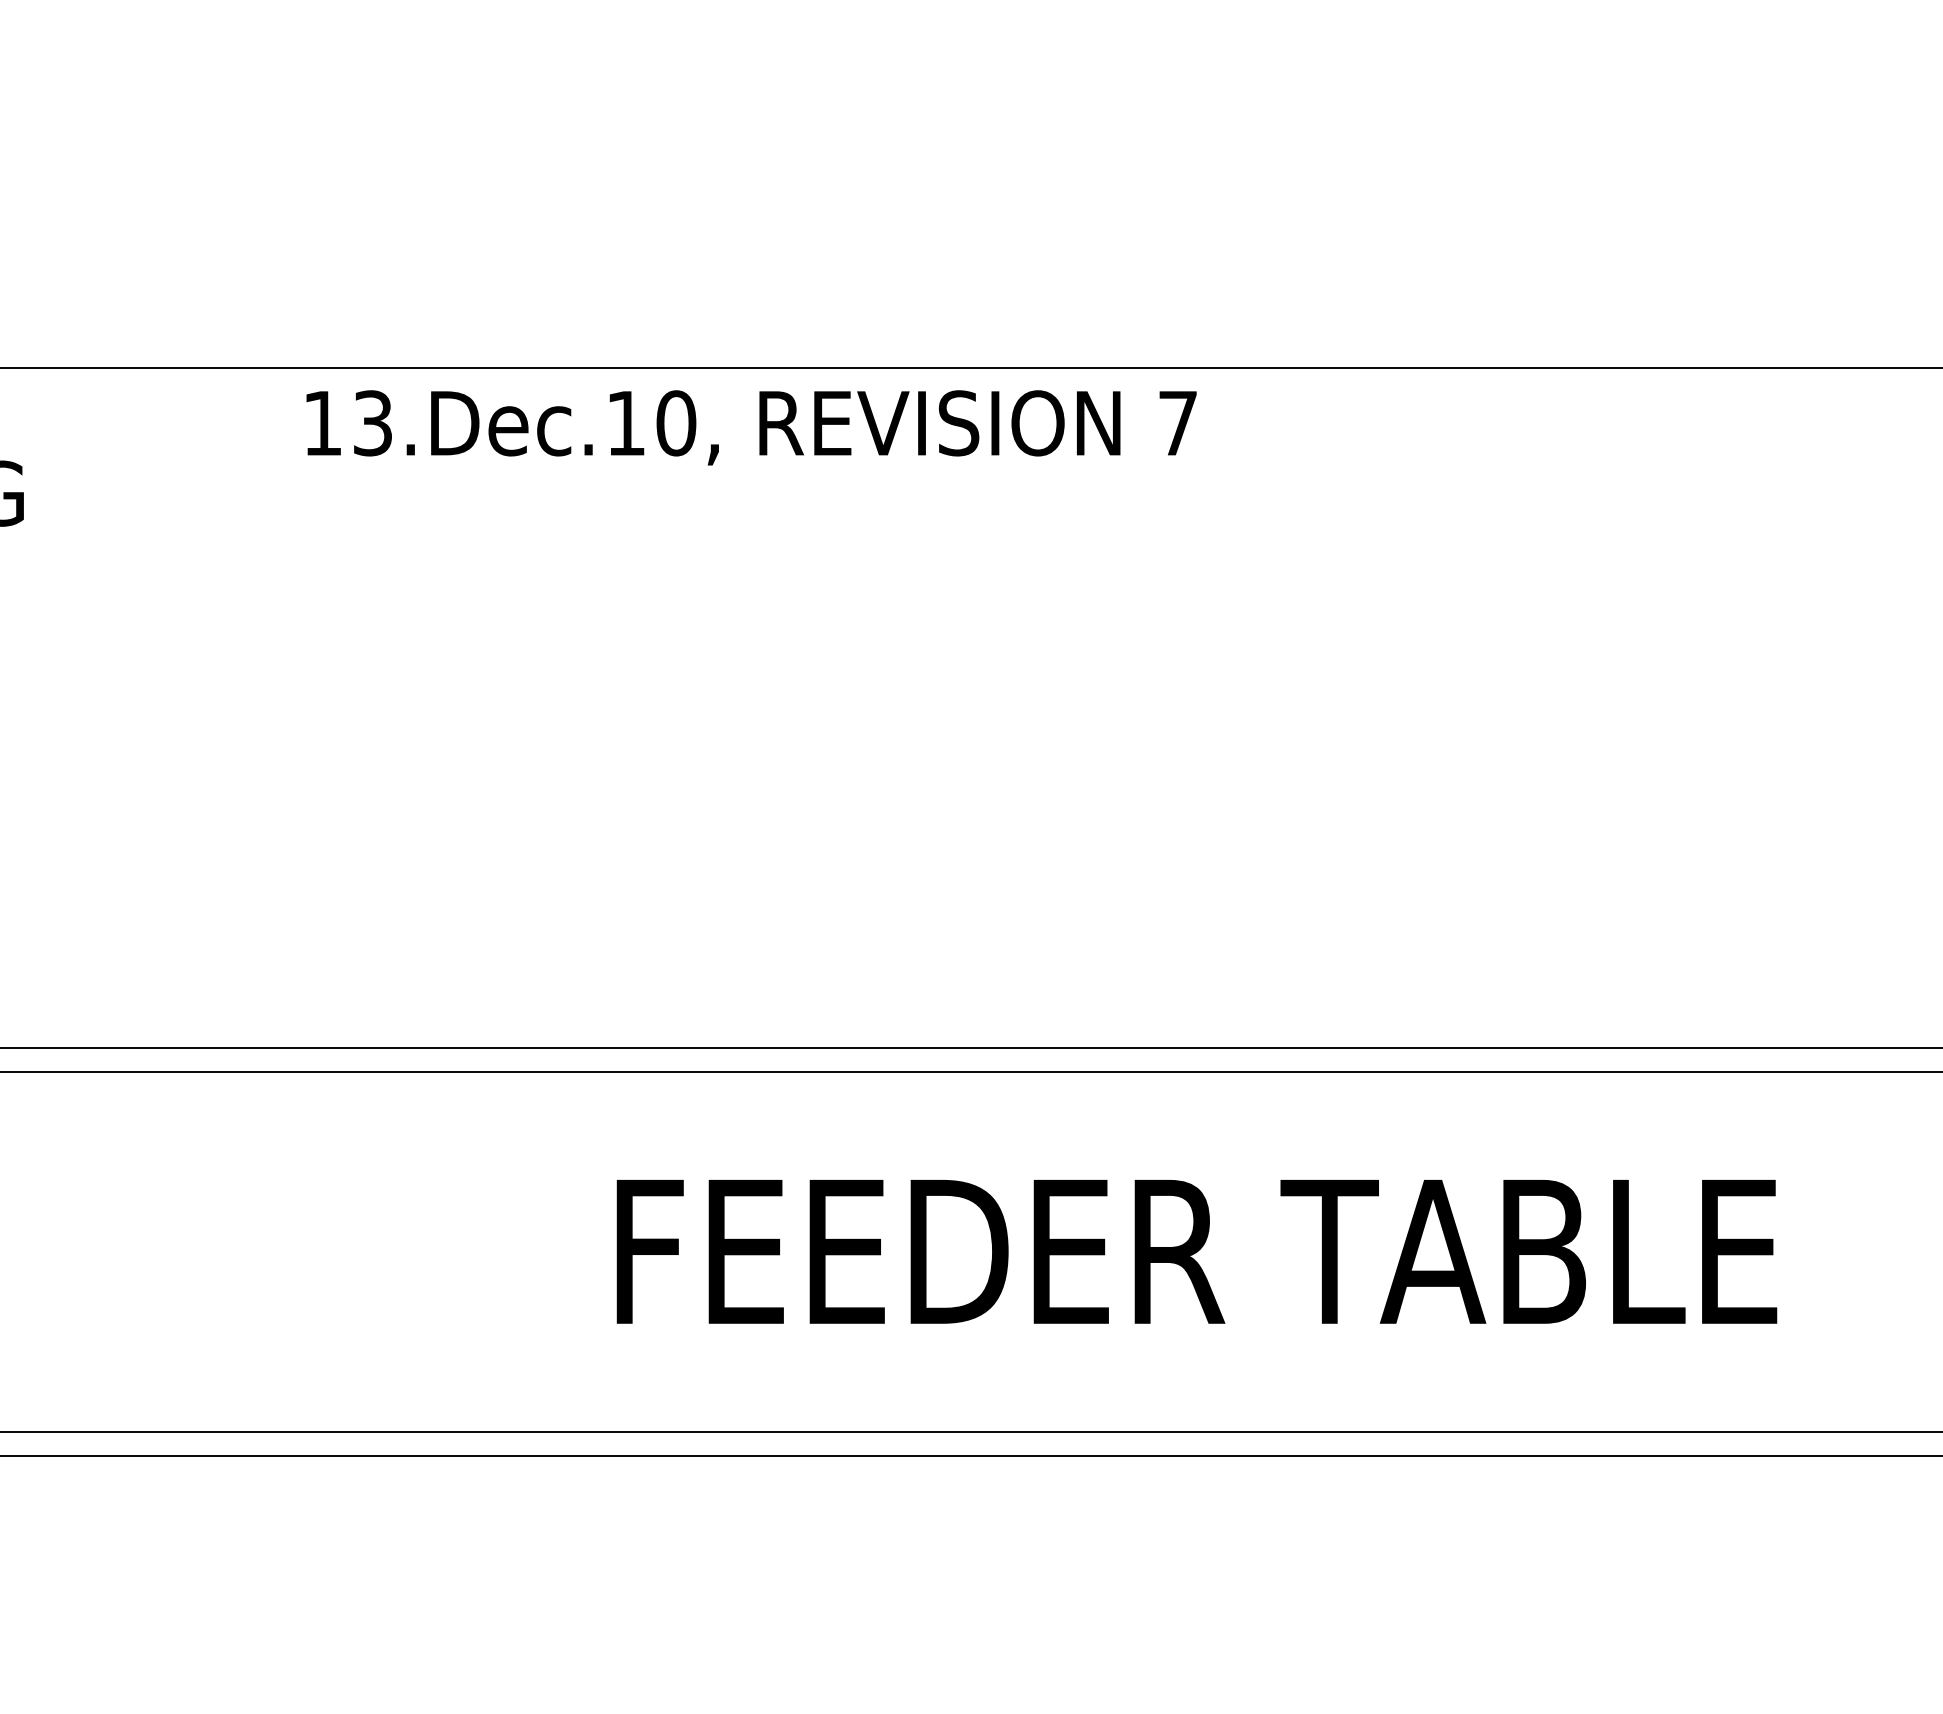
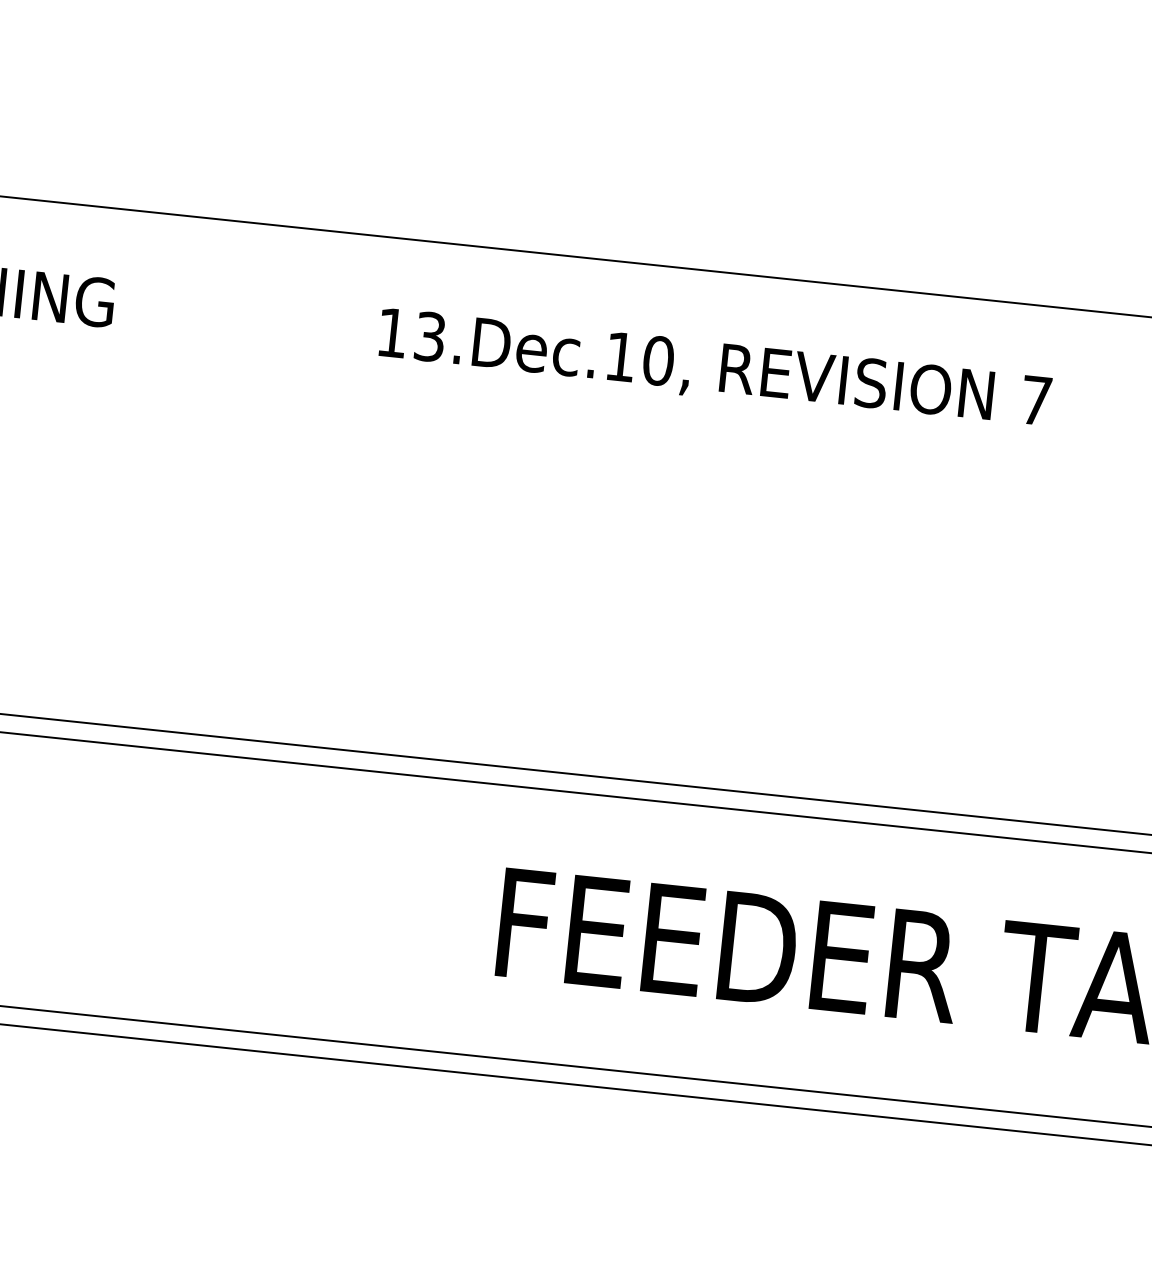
text: (751, 427) -> (714, 370), moved

